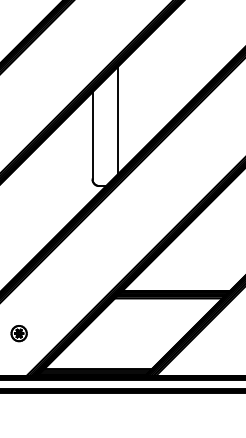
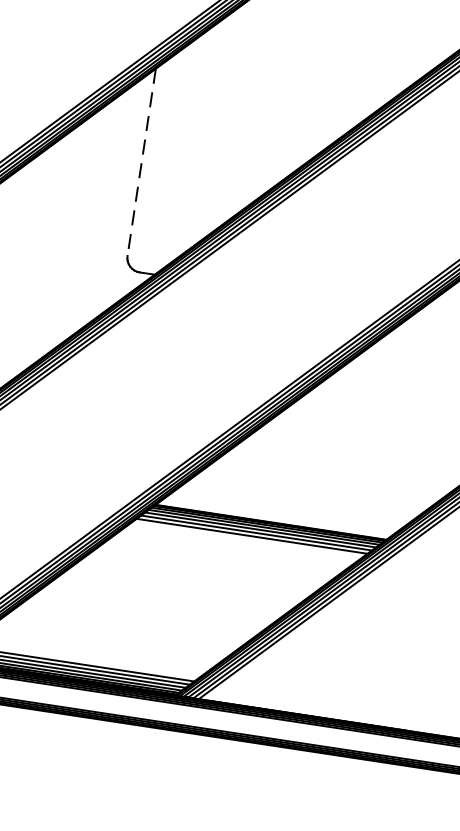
line: (118, 120) -> (202, 138), removed
line: (92, 135) -> (141, 161), solid -> dashed

